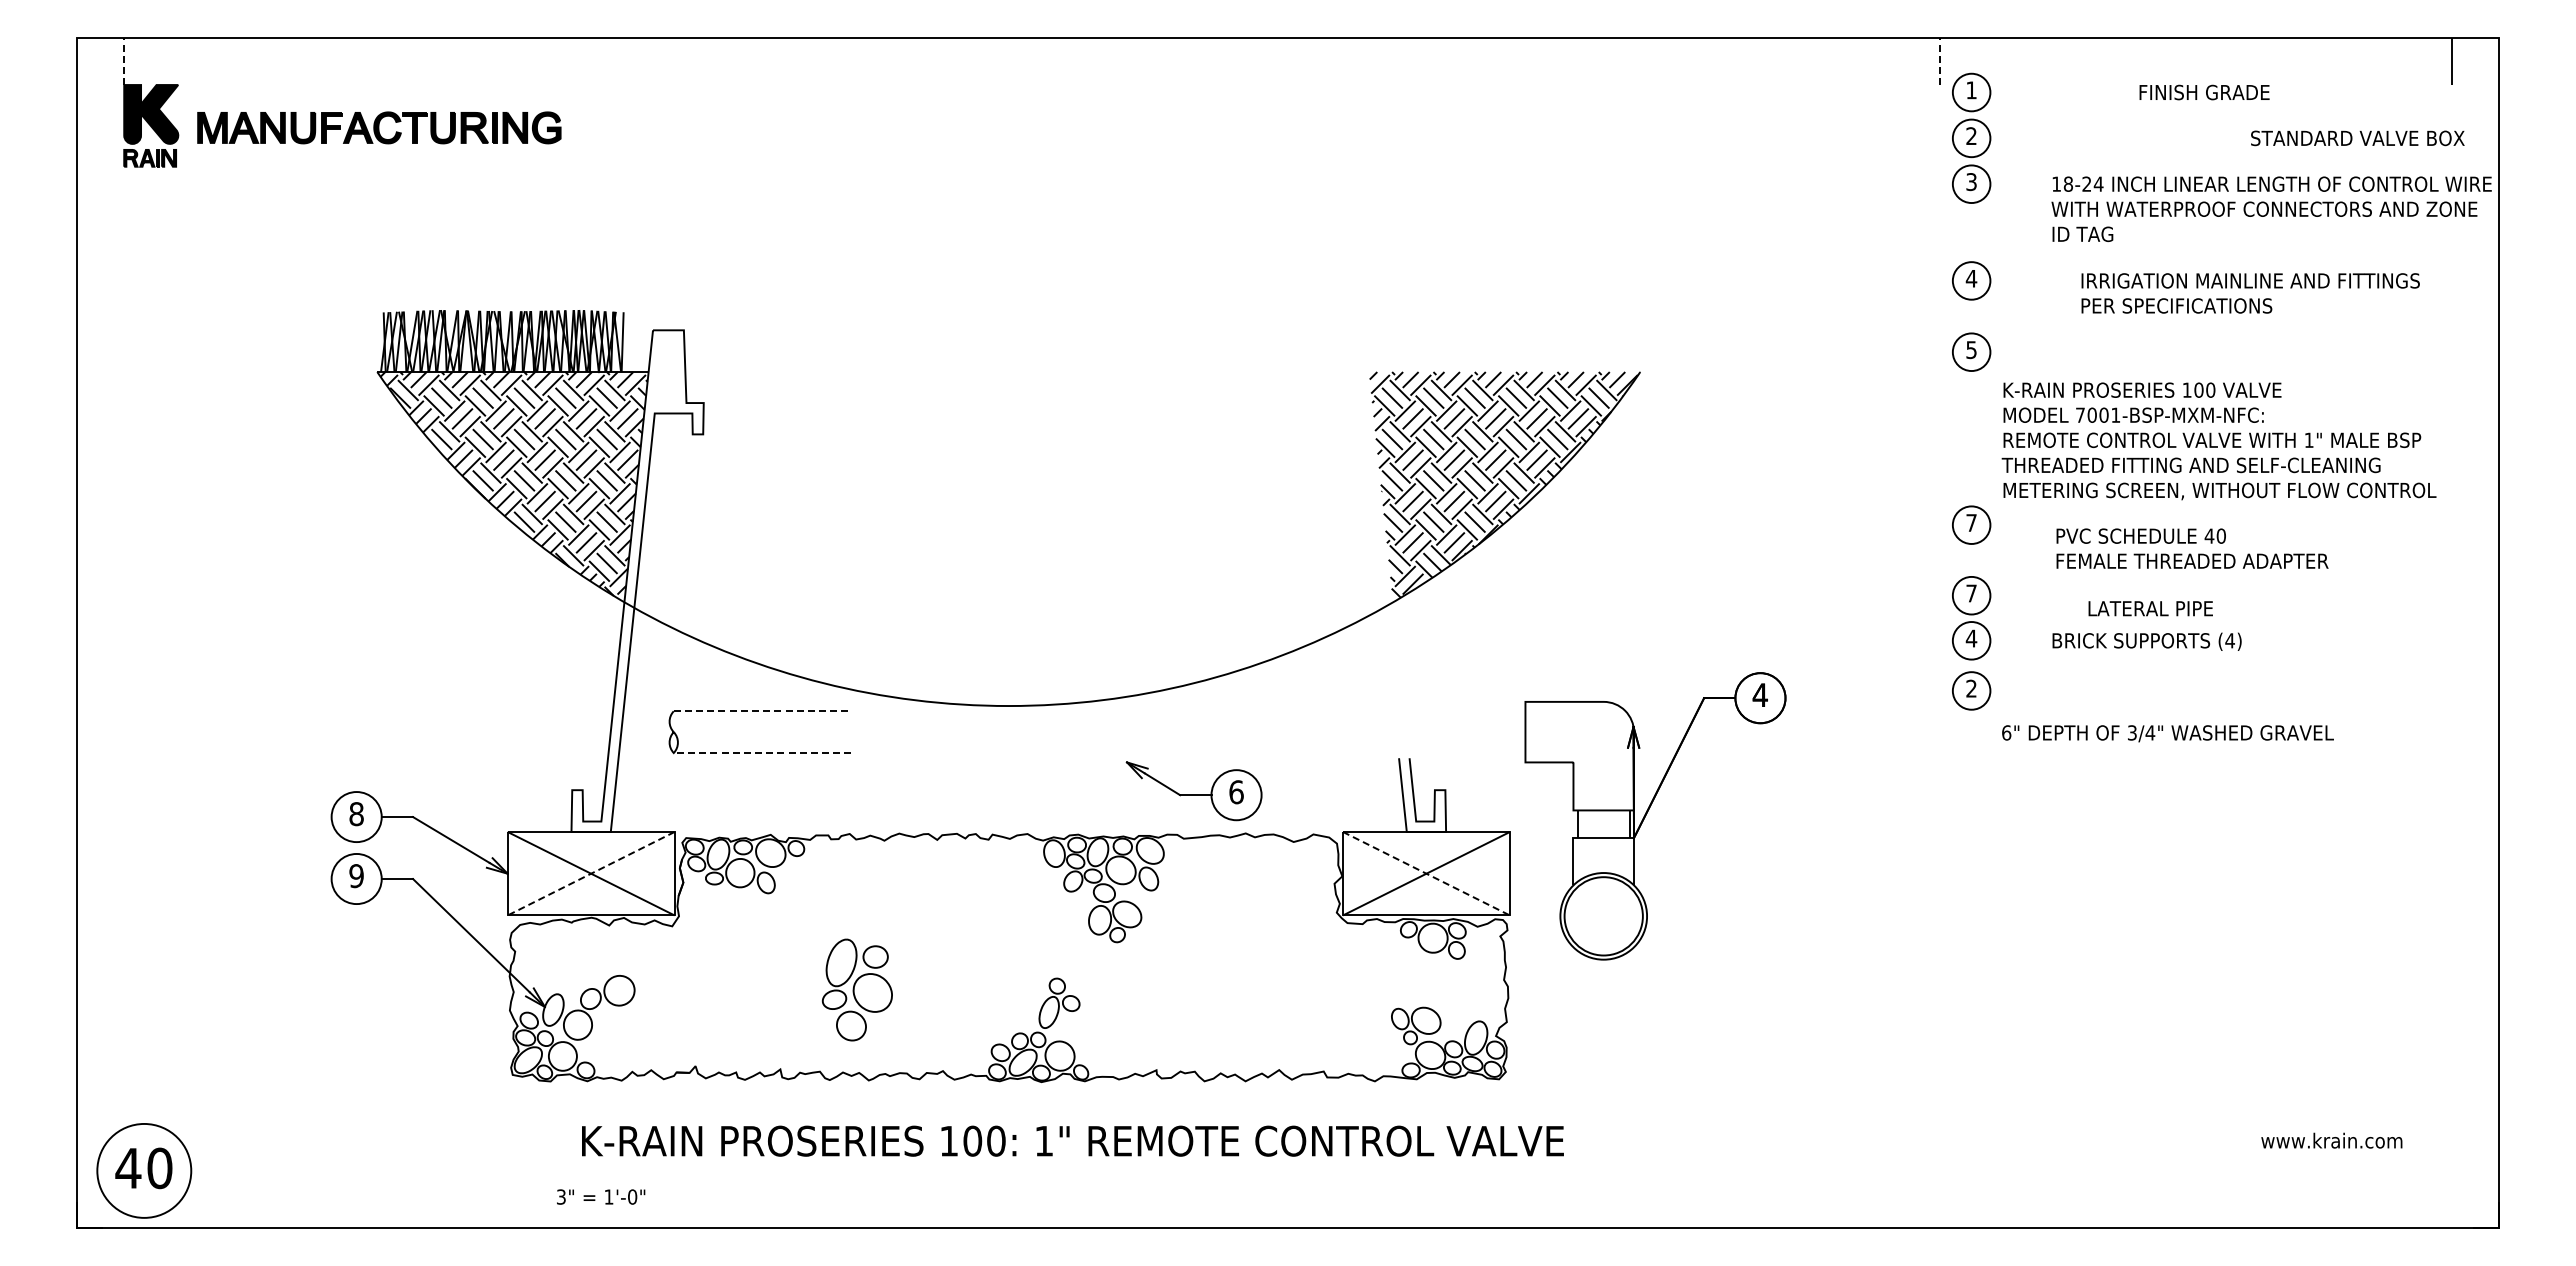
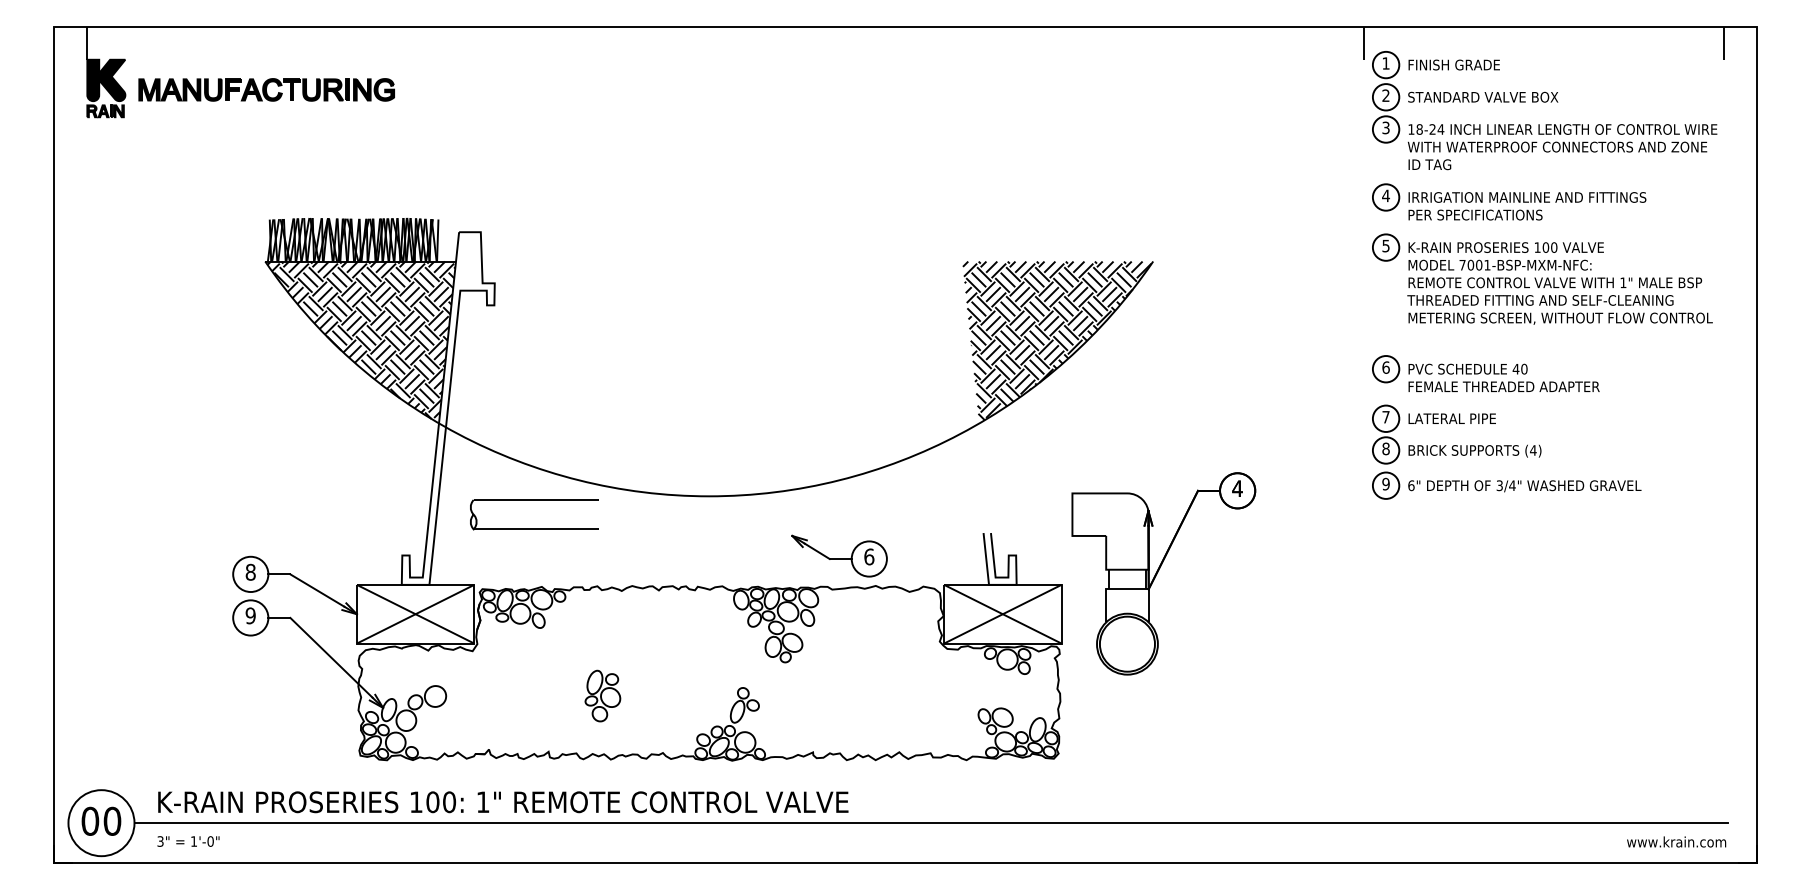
line: (124, 61) -> (87, 43), dashed -> solid
line: (1940, 61) -> (1364, 43), dashed -> solid
text: (2204, 92) -> (1454, 65), moved
text: (2357, 138) -> (1483, 97), moved
text: (2271, 208) -> (1562, 146), moved
text: (2250, 293) -> (1527, 206), moved
text: (2218, 441) -> (1559, 283), moved
text: (1971, 522) -> (1386, 367), 7 -> 6
text: (2192, 548) -> (1504, 377), moved
text: (2150, 608) -> (1452, 418), moved
text: (1971, 638) -> (1386, 448), 4 -> 8
text: (2146, 641) -> (1474, 450), moved
text: (1971, 688) -> (1386, 484), 2 -> 9
line: (762, 711) -> (536, 500), dashed -> solid
text: (2167, 733) -> (1524, 486), moved
line: (762, 753) -> (536, 529), dashed -> solid
line: (590, 873) -> (415, 614), dashed -> solid
line: (1426, 873) -> (1002, 614), dashed -> solid
part: (857, 990) -> (602, 696), size x0.71
text: (1072, 1140) -> (503, 801), moved
text: (2331, 1140) -> (1676, 841), moved
text: (128, 1168) -> (90, 821), 40 -> 00
line: (1324, 1170) -> (931, 822), added
text: (601, 1196) -> (188, 841), moved

